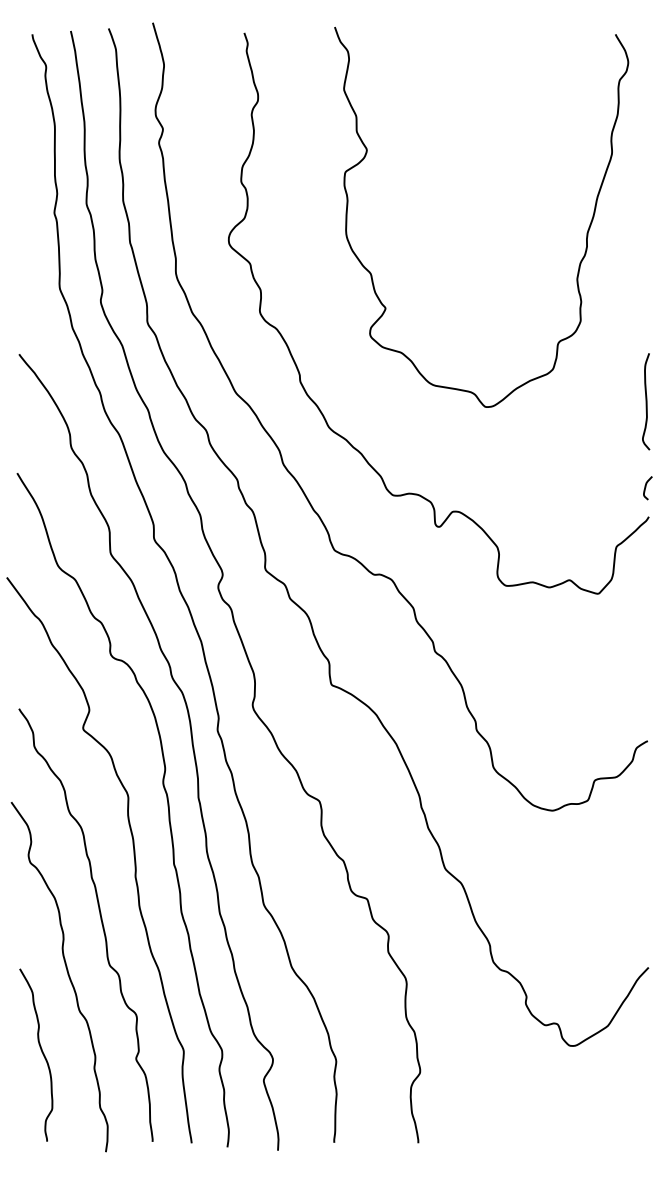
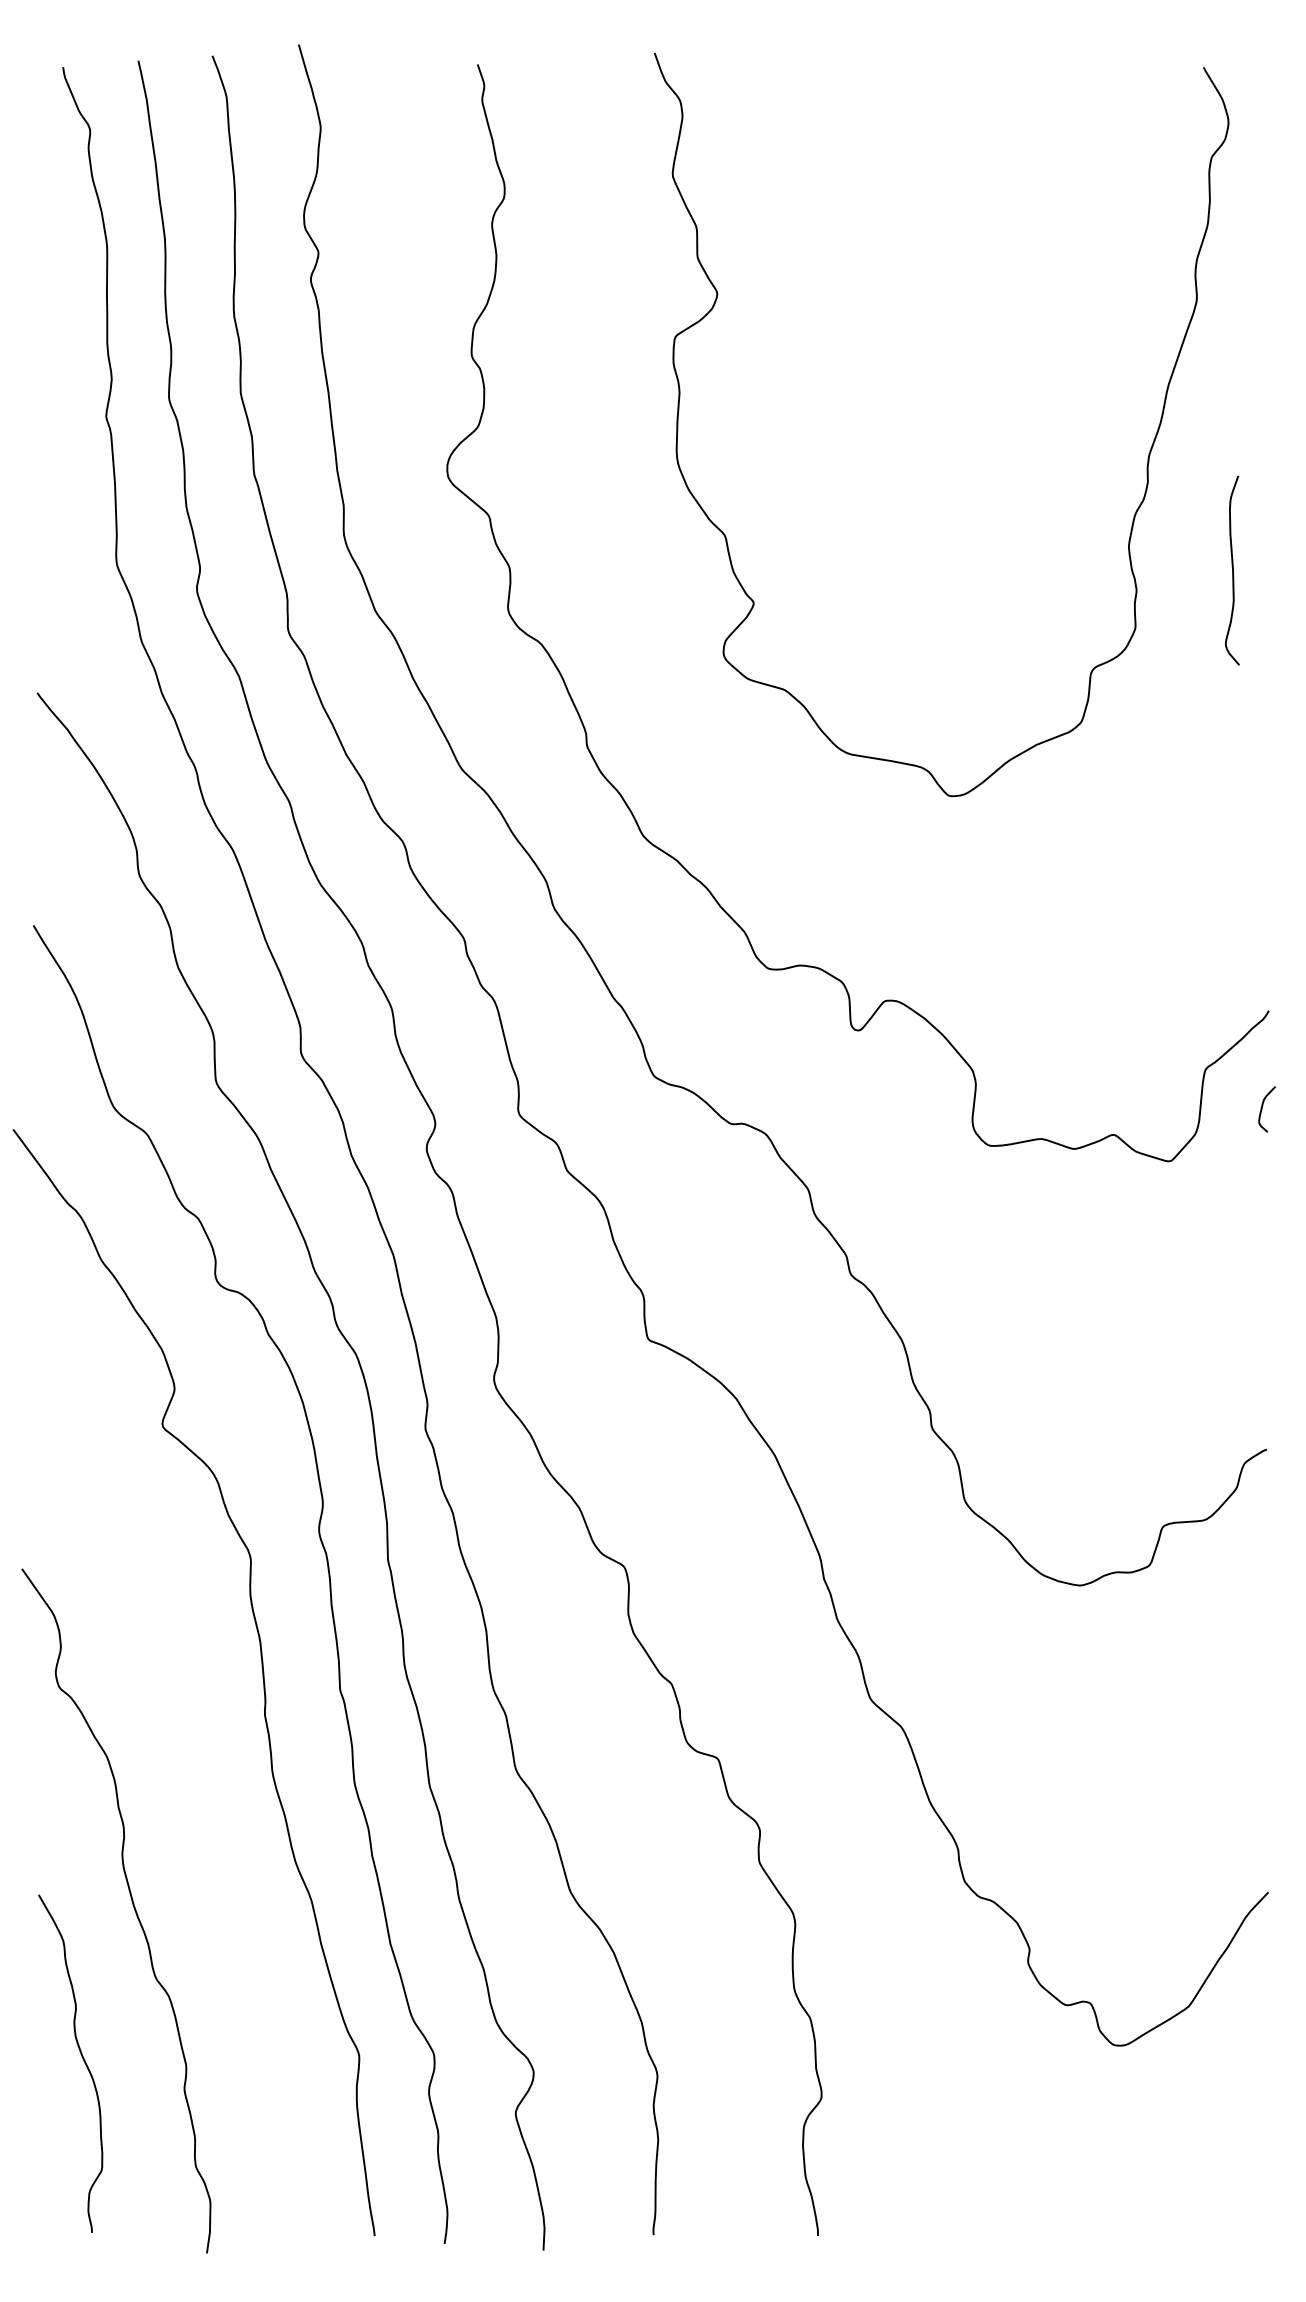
curve: (646, 401) -> (1232, 570), moved
curve: (646, 487) -> (1264, 1107), moved
curve: (100, 920) -> (196, 1800), removed

